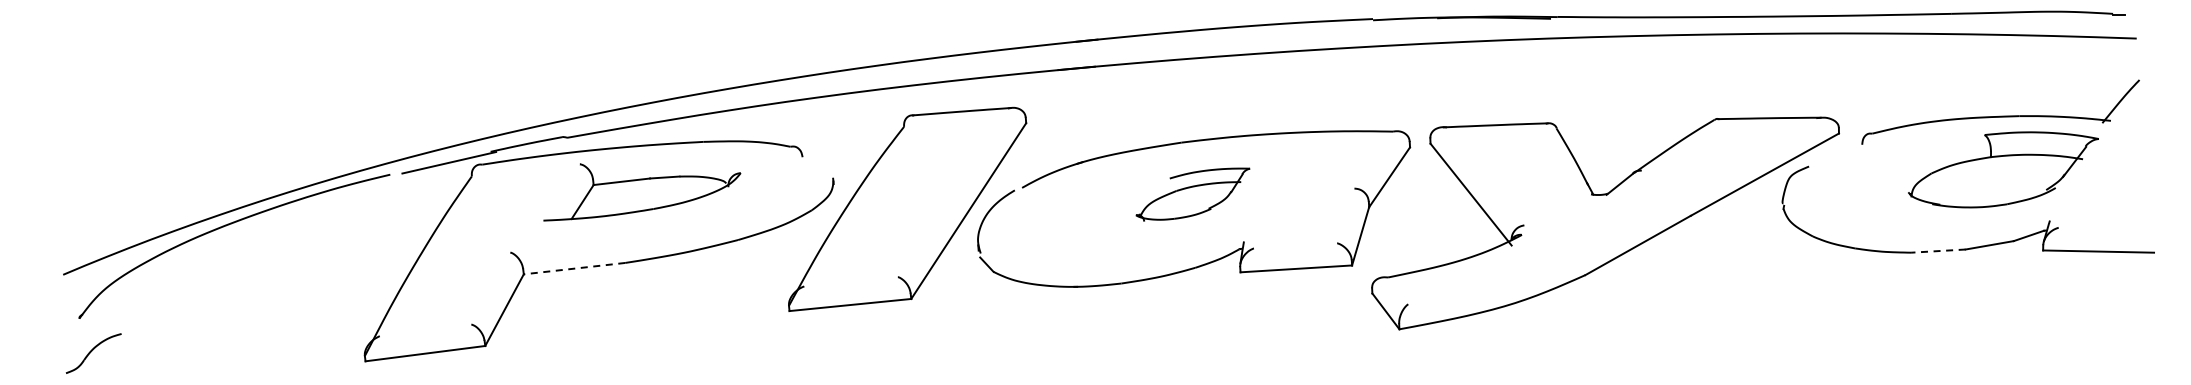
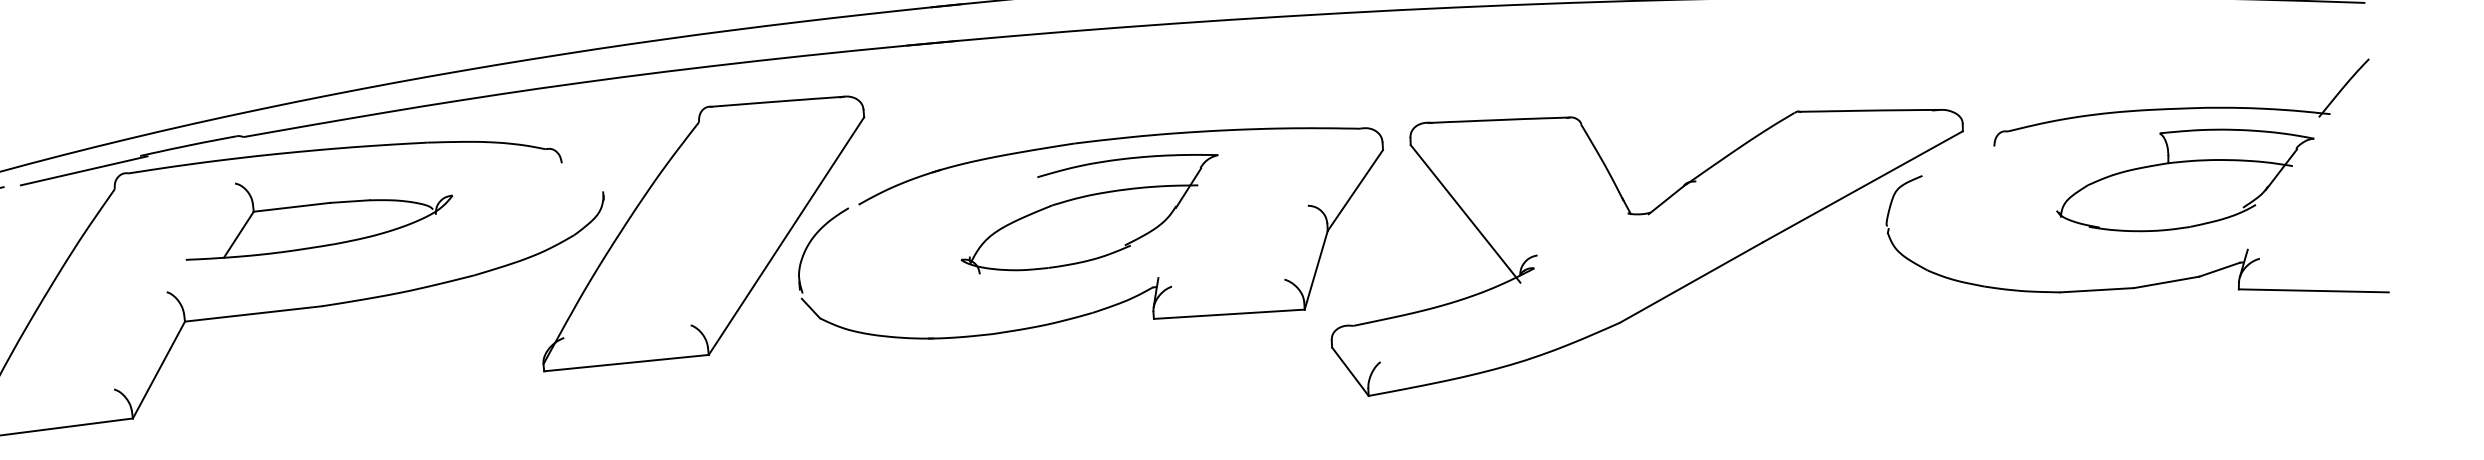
part: (642, 192) -> (319, 221), moved
part: (1192, 194) -> (1088, 213), size x1.67
line: (1937, 251) -> (2096, 290), dashed -> solid
line: (574, 268) -> (253, 313), dashed -> solid

